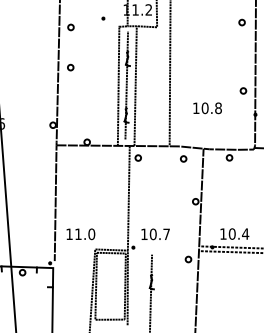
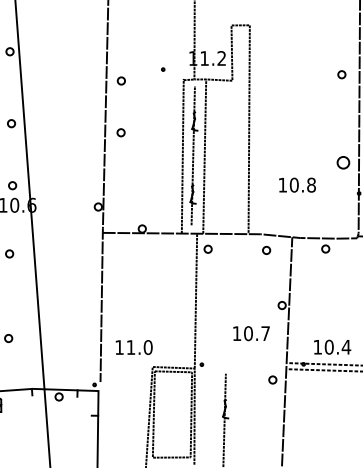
part: (243, 90) -> (343, 162), size x1.6
text: (155, 234) -> (251, 333), moved

